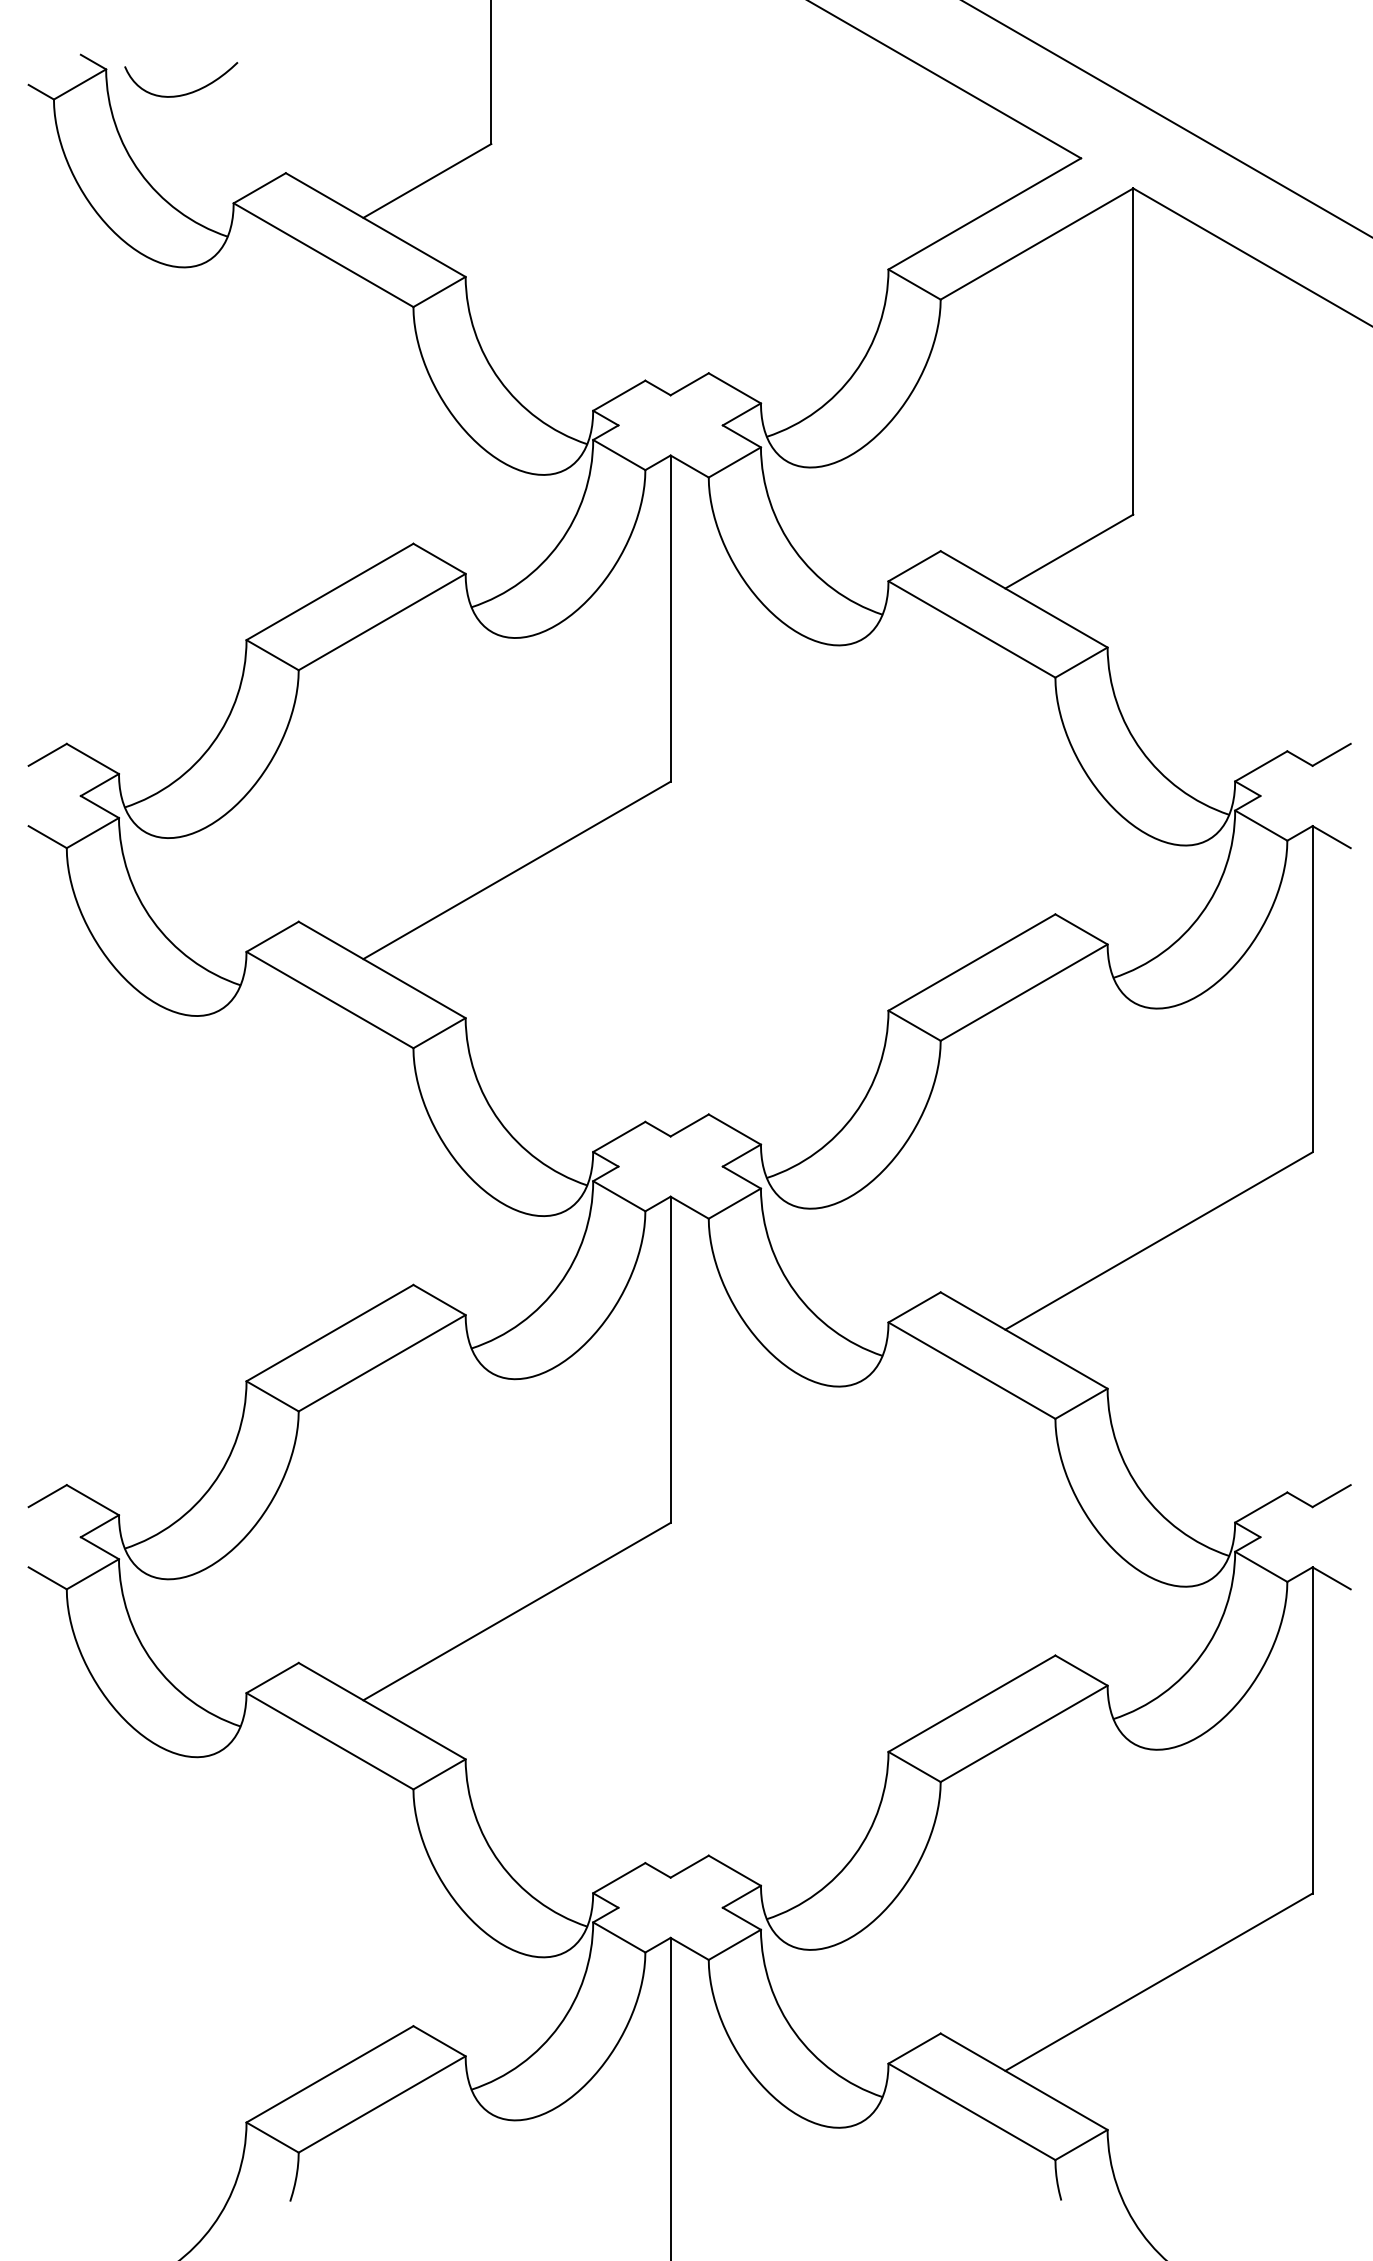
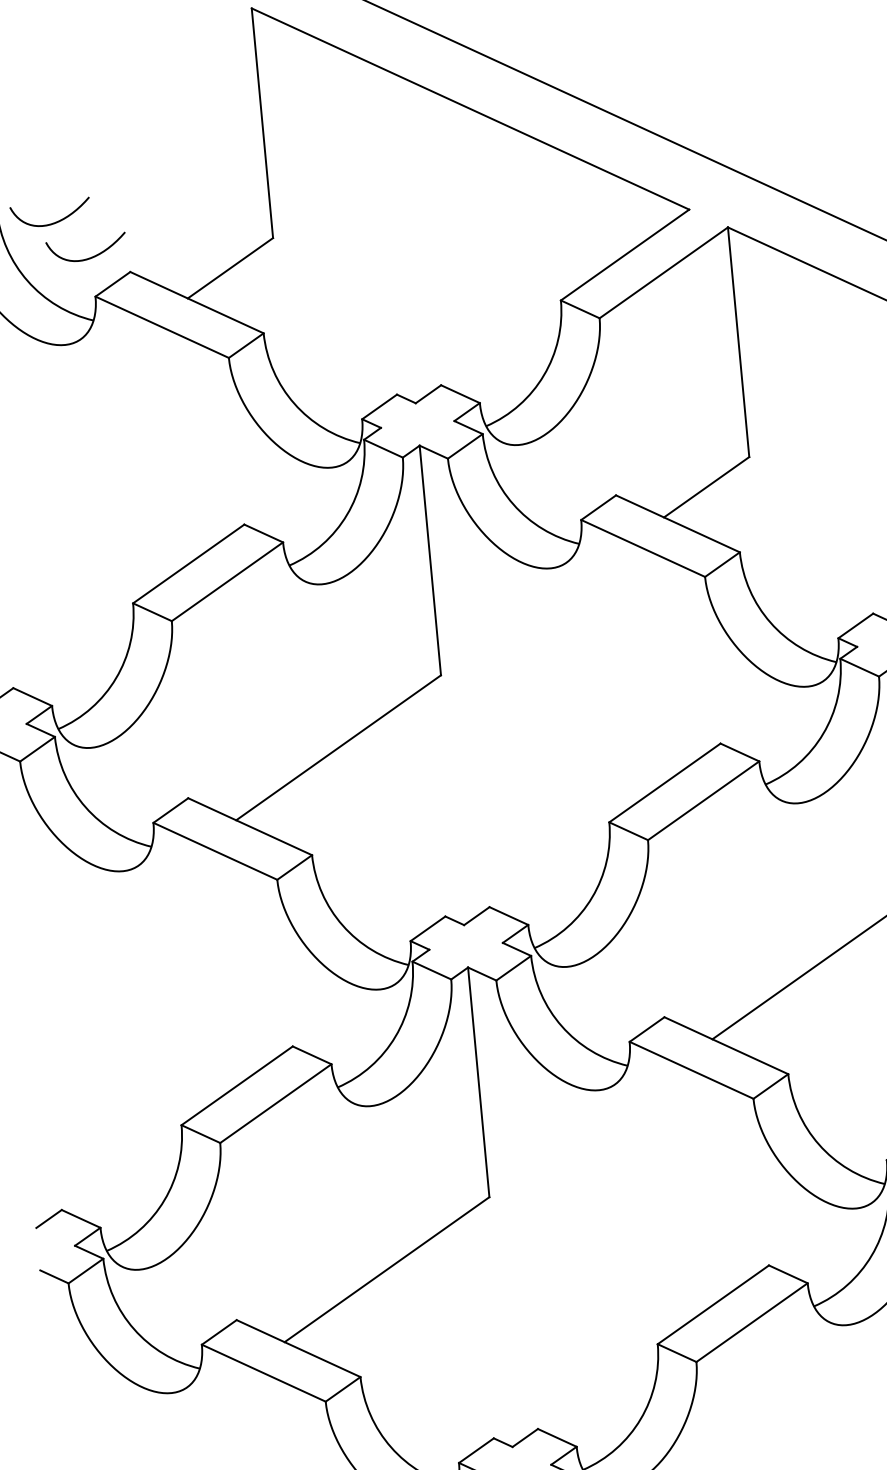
curve: (230, 147) -> (89, 257), added

